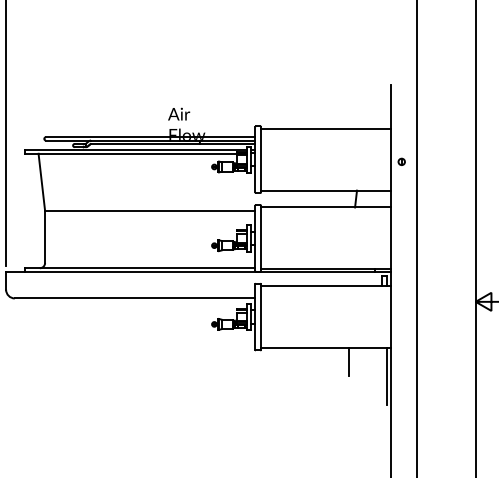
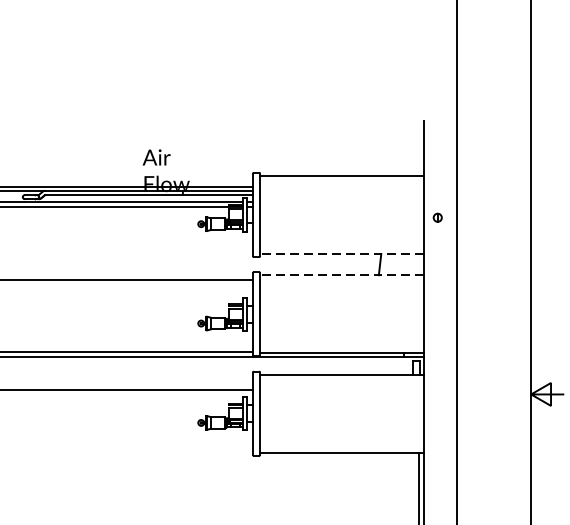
line: (325, 190) -> (341, 253), solid -> dashed
line: (325, 207) -> (341, 275), solid -> dashed
line: (348, 361) -> (370, 469), removed

